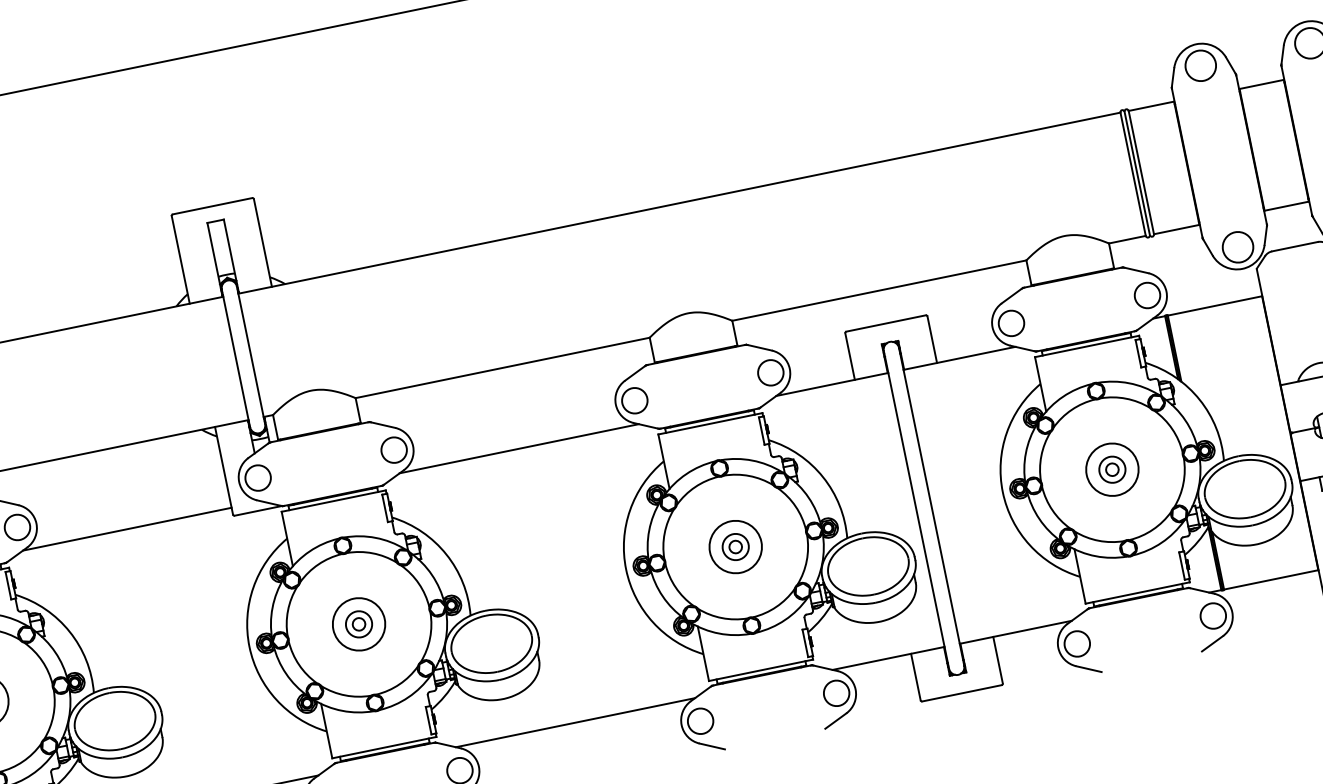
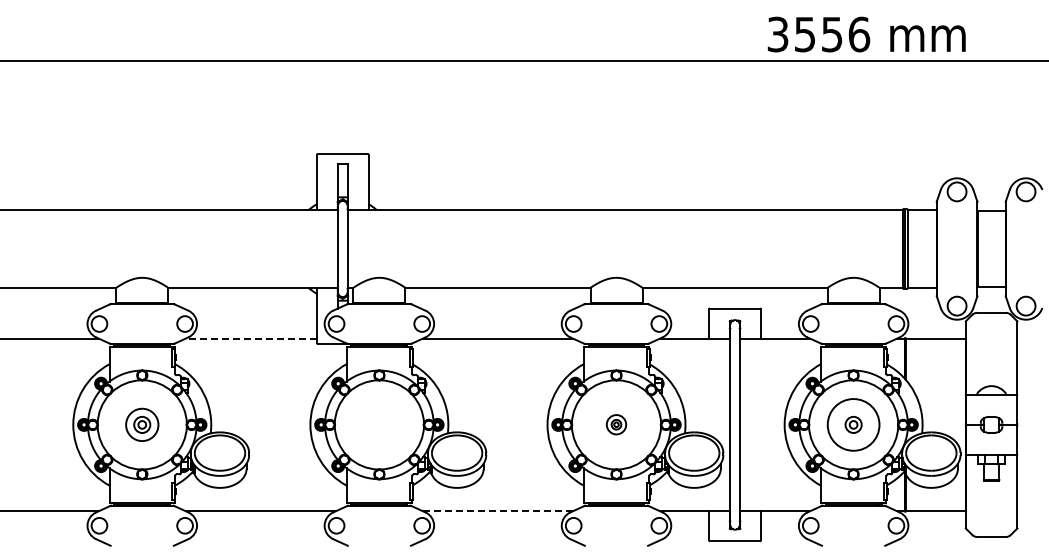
circle: (1112, 469) -> (853, 424), size x1.6
line: (127, 528) -> (251, 338), solid -> dashed
part: (735, 546) -> (616, 424), size x0.6
part: (359, 623) -> (379, 424), removed
line: (574, 723) -> (497, 511), solid -> dashed

